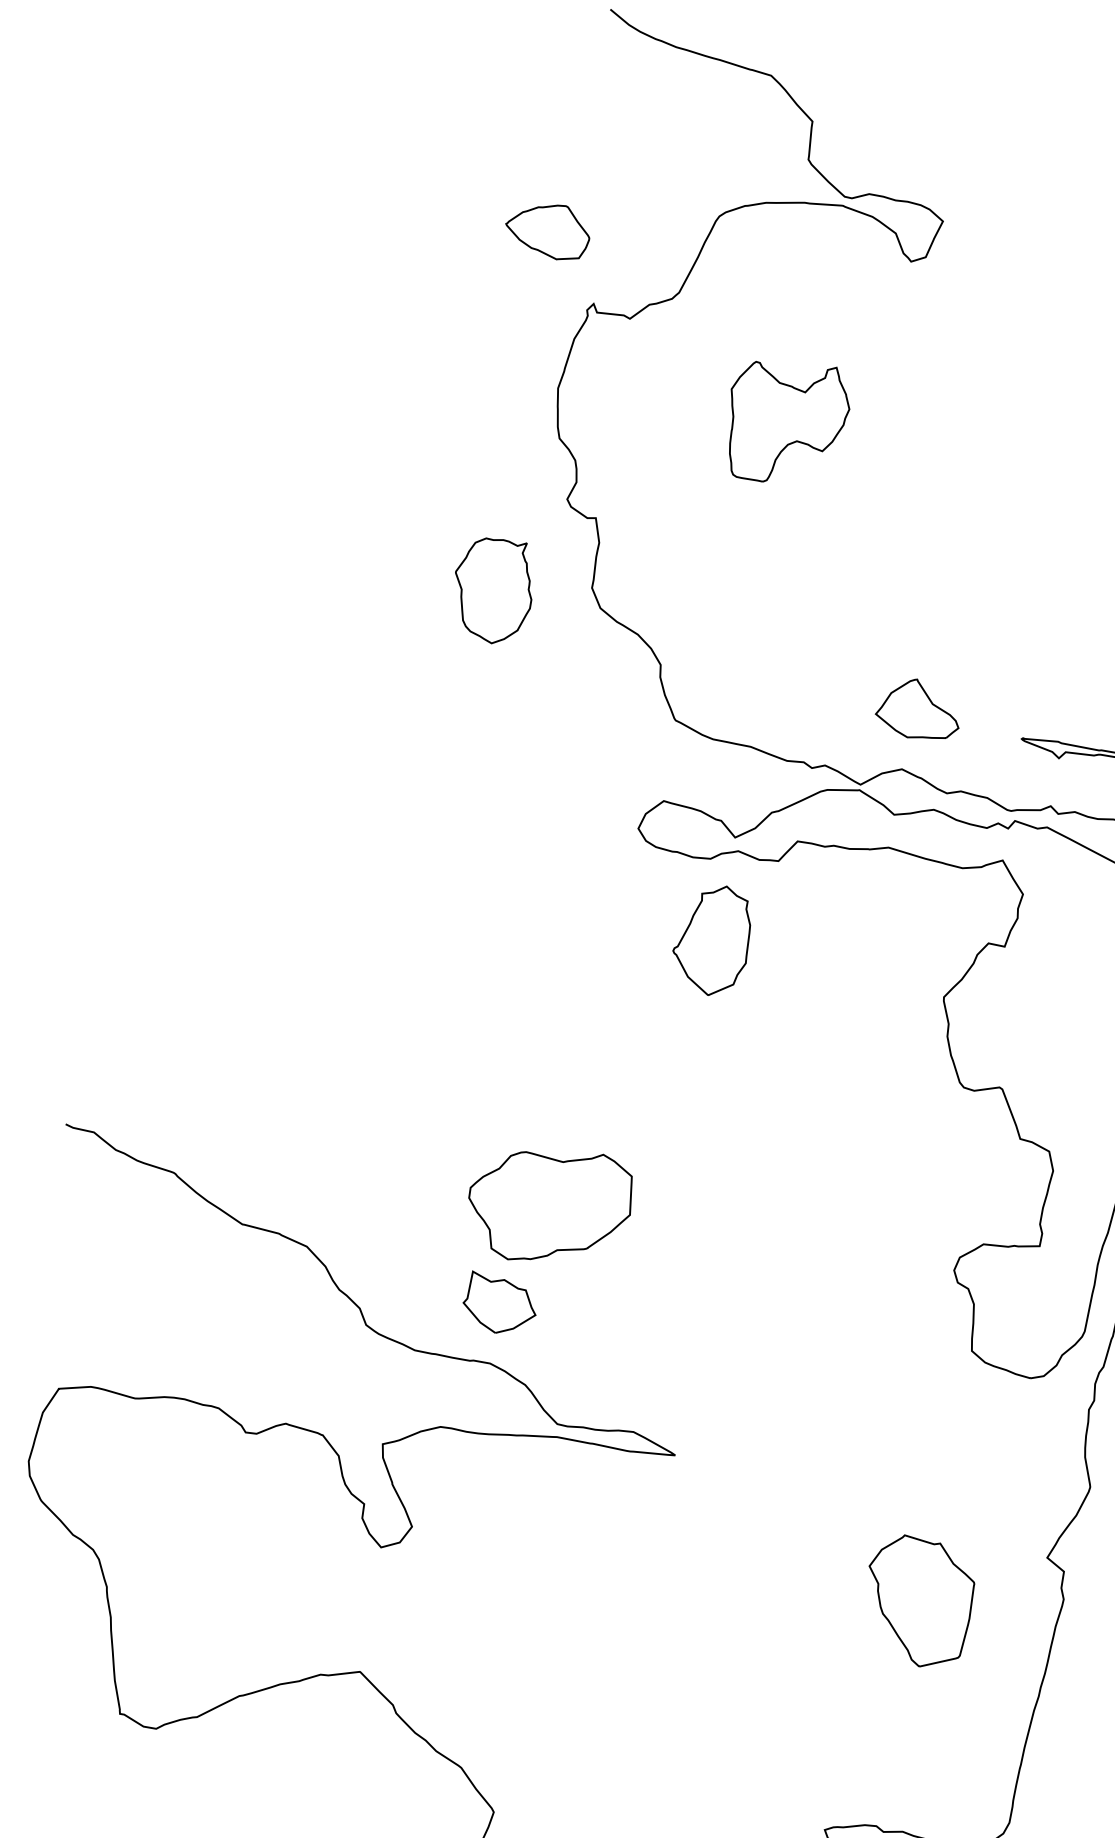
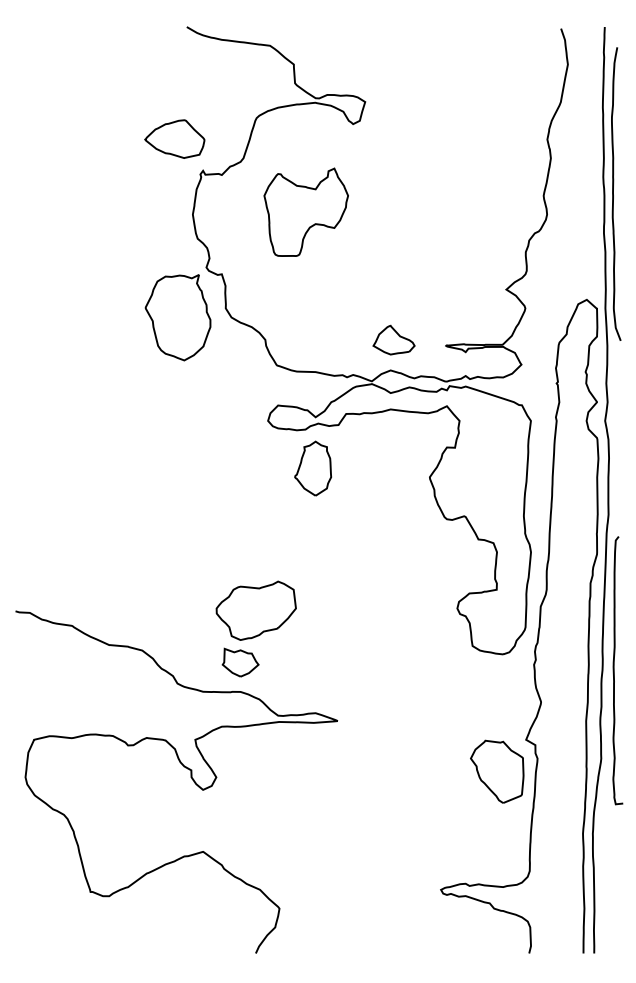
part: (547, 229) -> (174, 138), size x1.43
part: (785, 420) -> (305, 211), size x1.43
part: (491, 589) -> (177, 317), size x1.67
part: (918, 1601) -> (497, 771), moved

